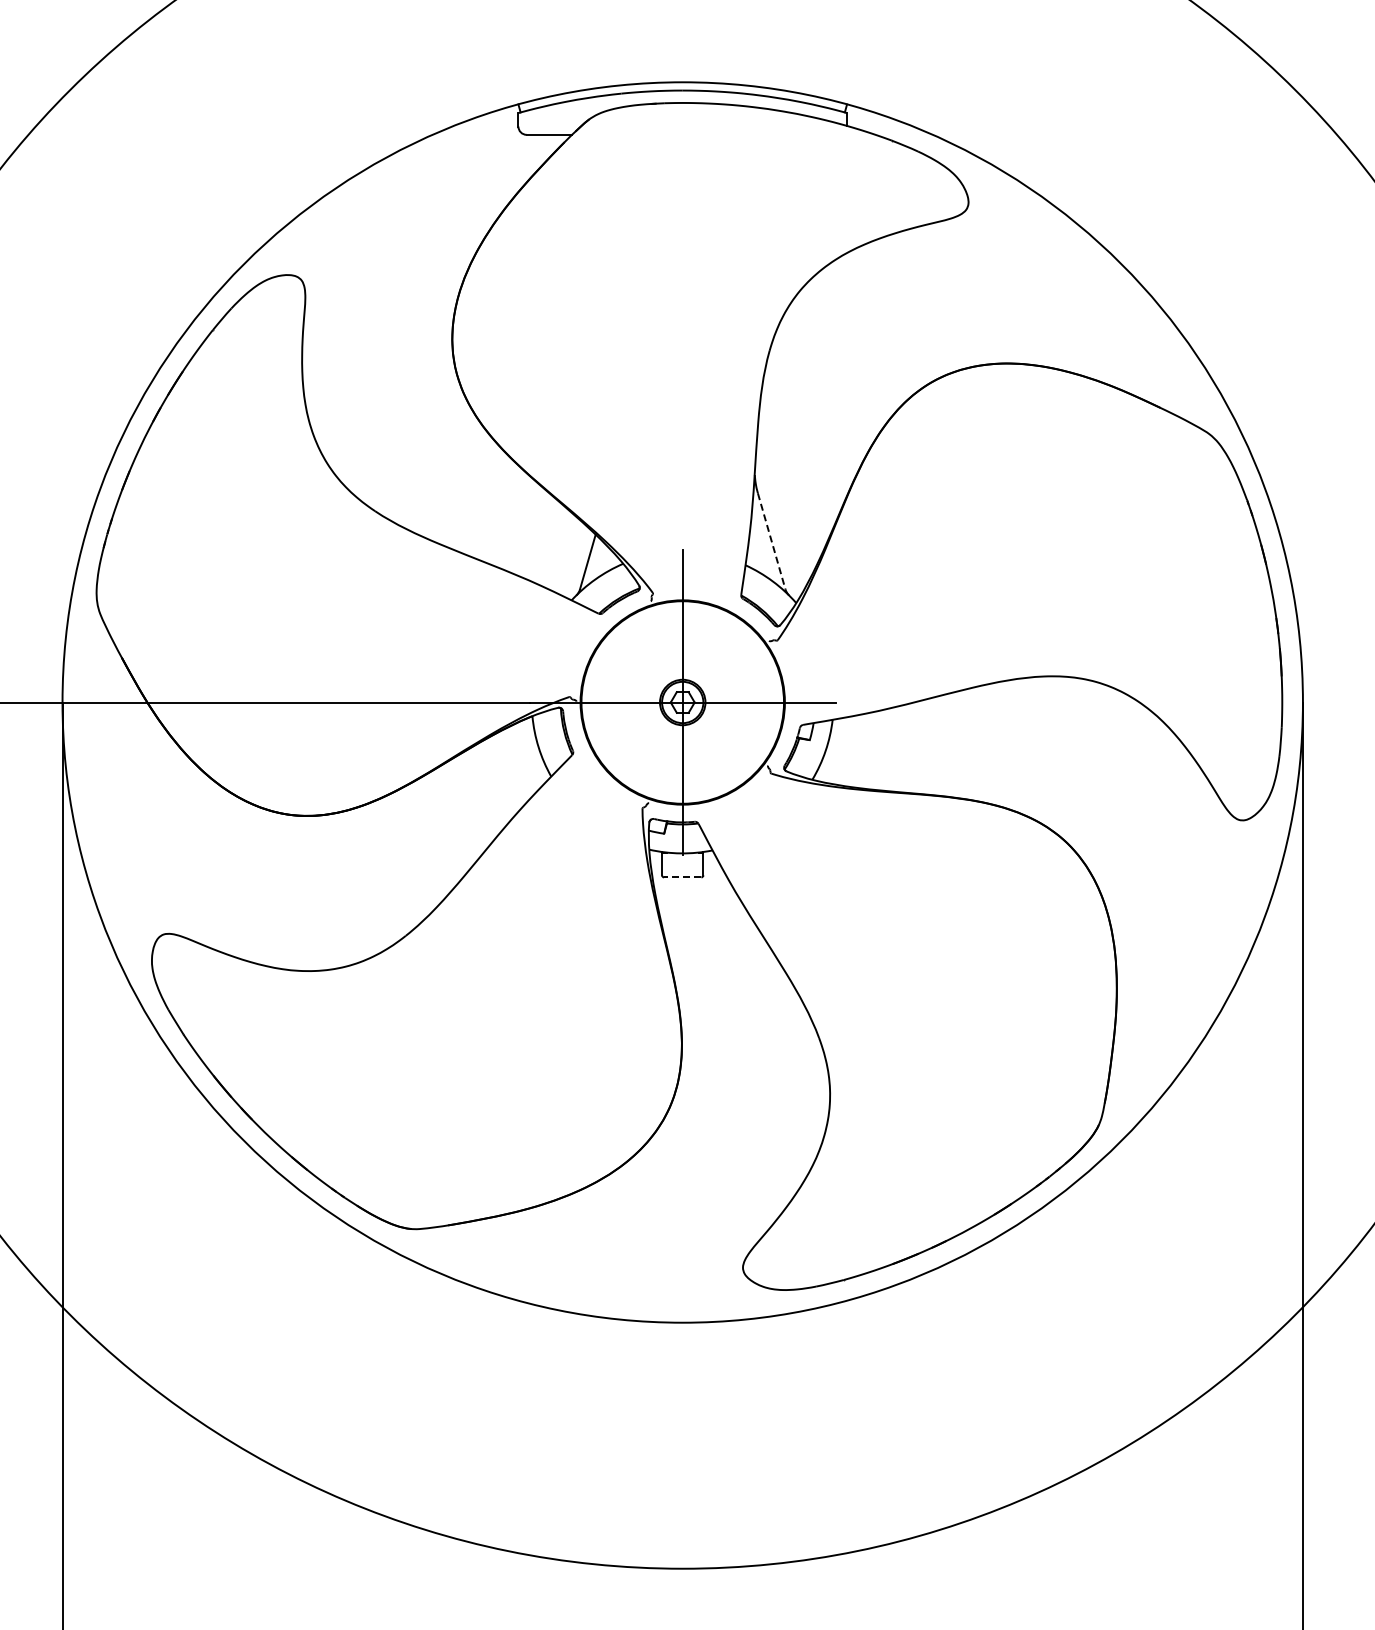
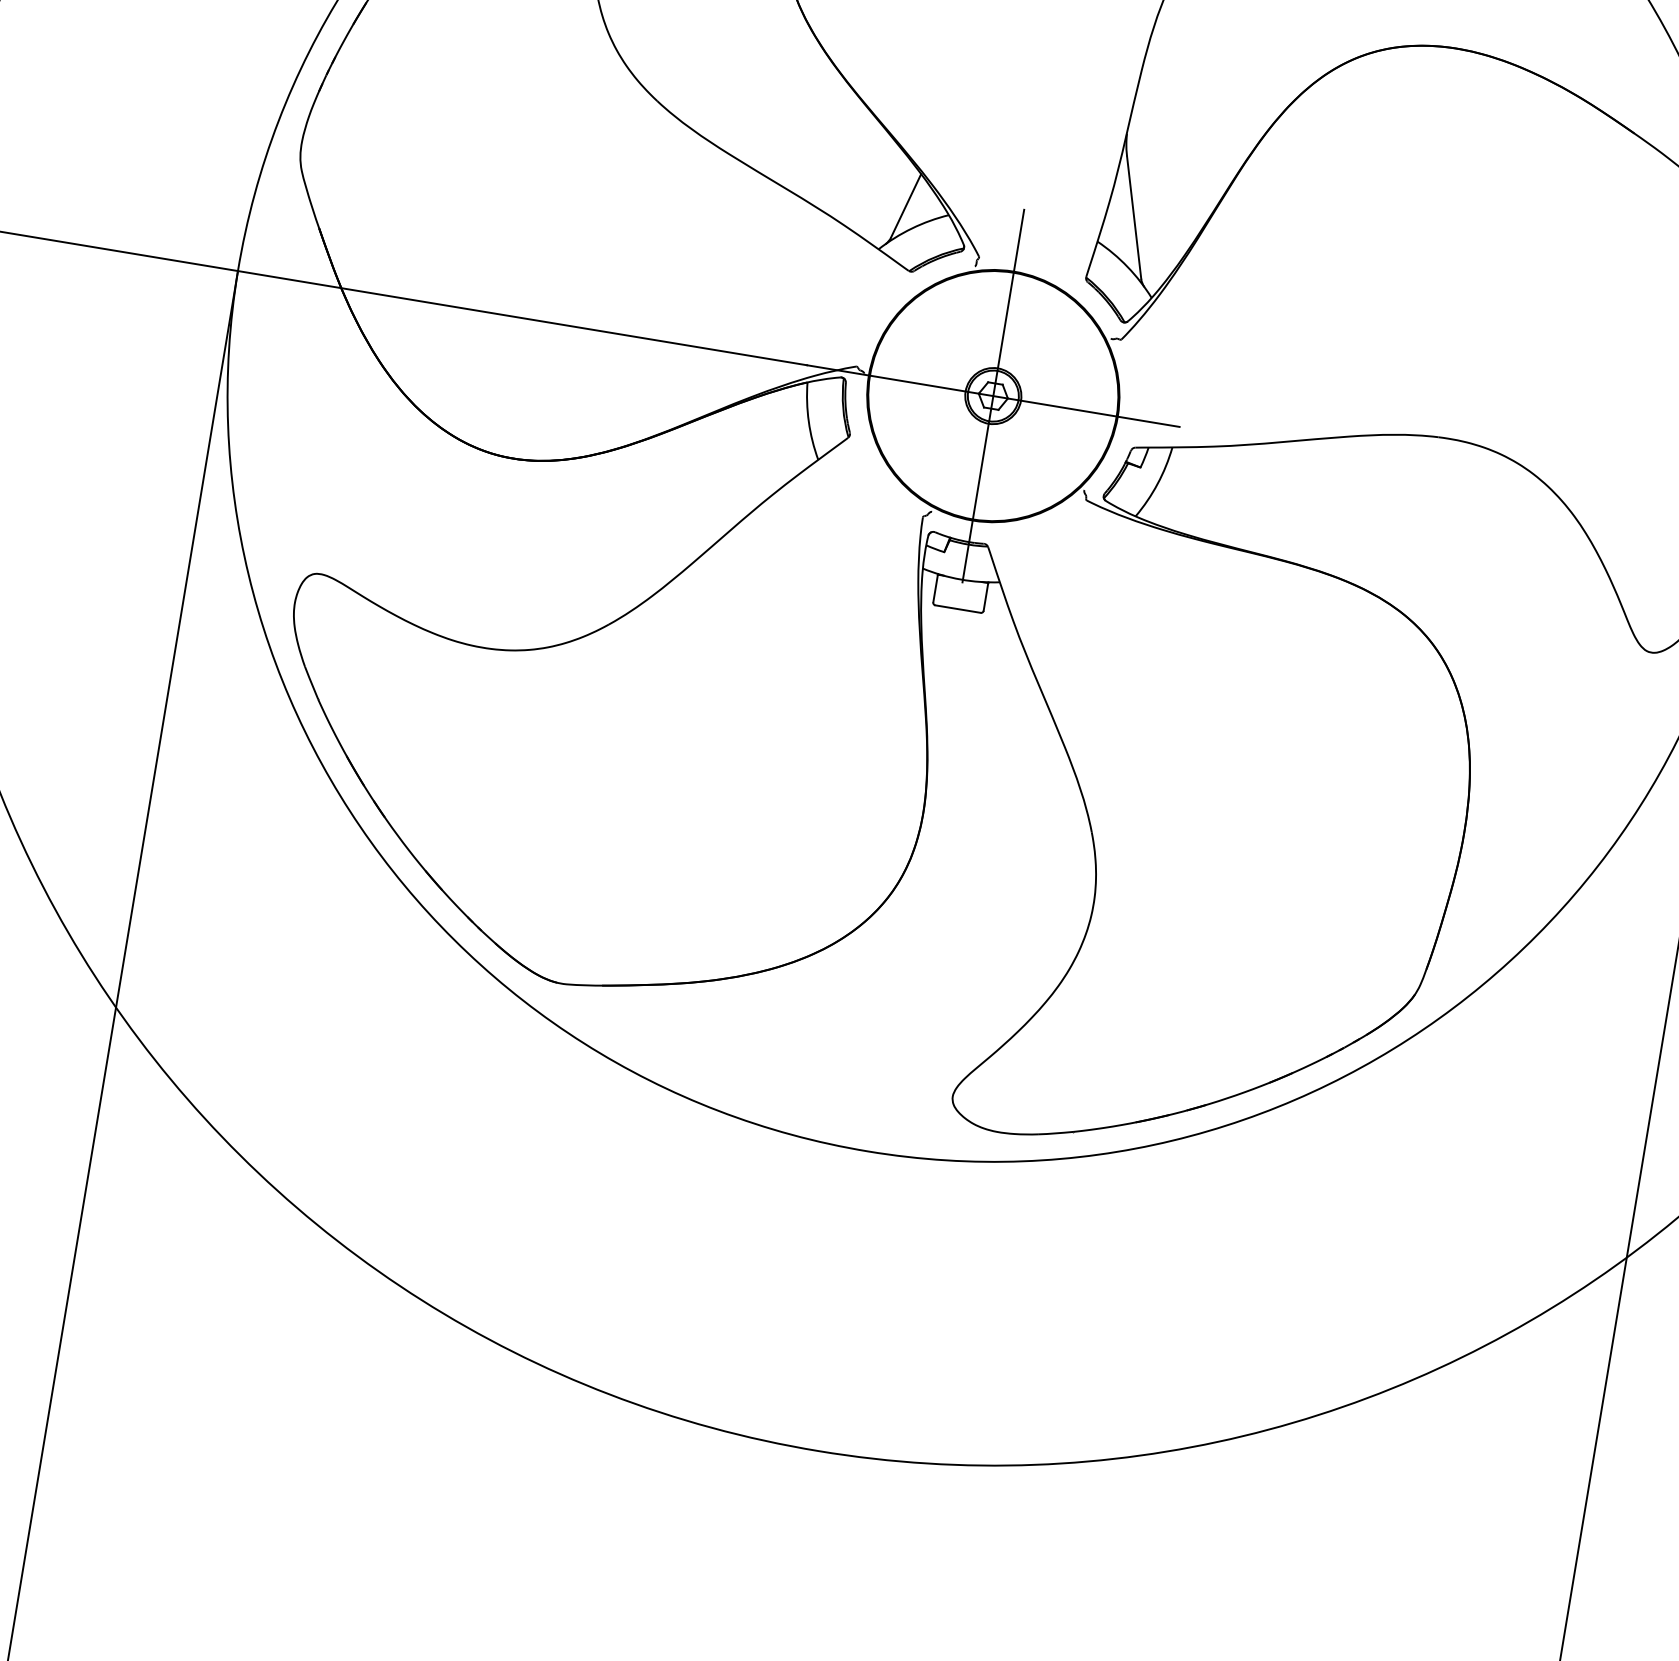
line: (771, 541) -> (1133, 217), dashed -> solid
line: (682, 877) -> (957, 609), dashed -> solid

